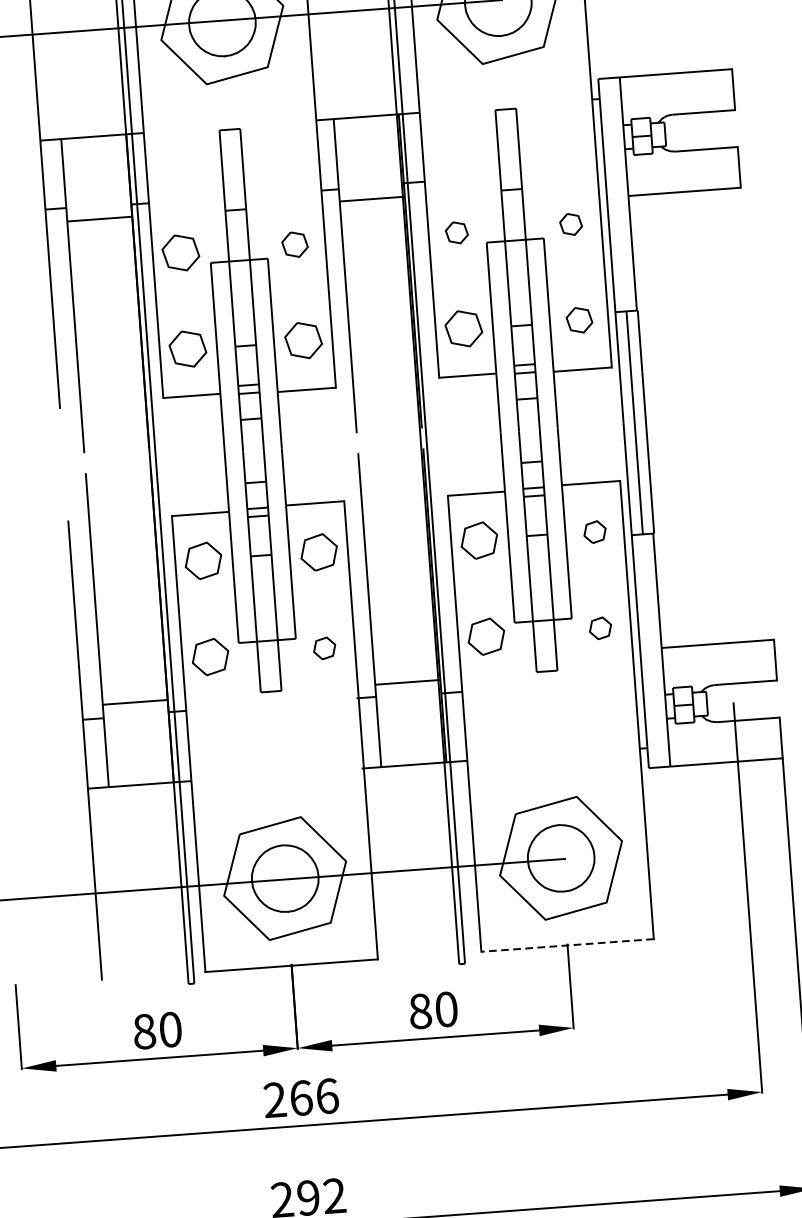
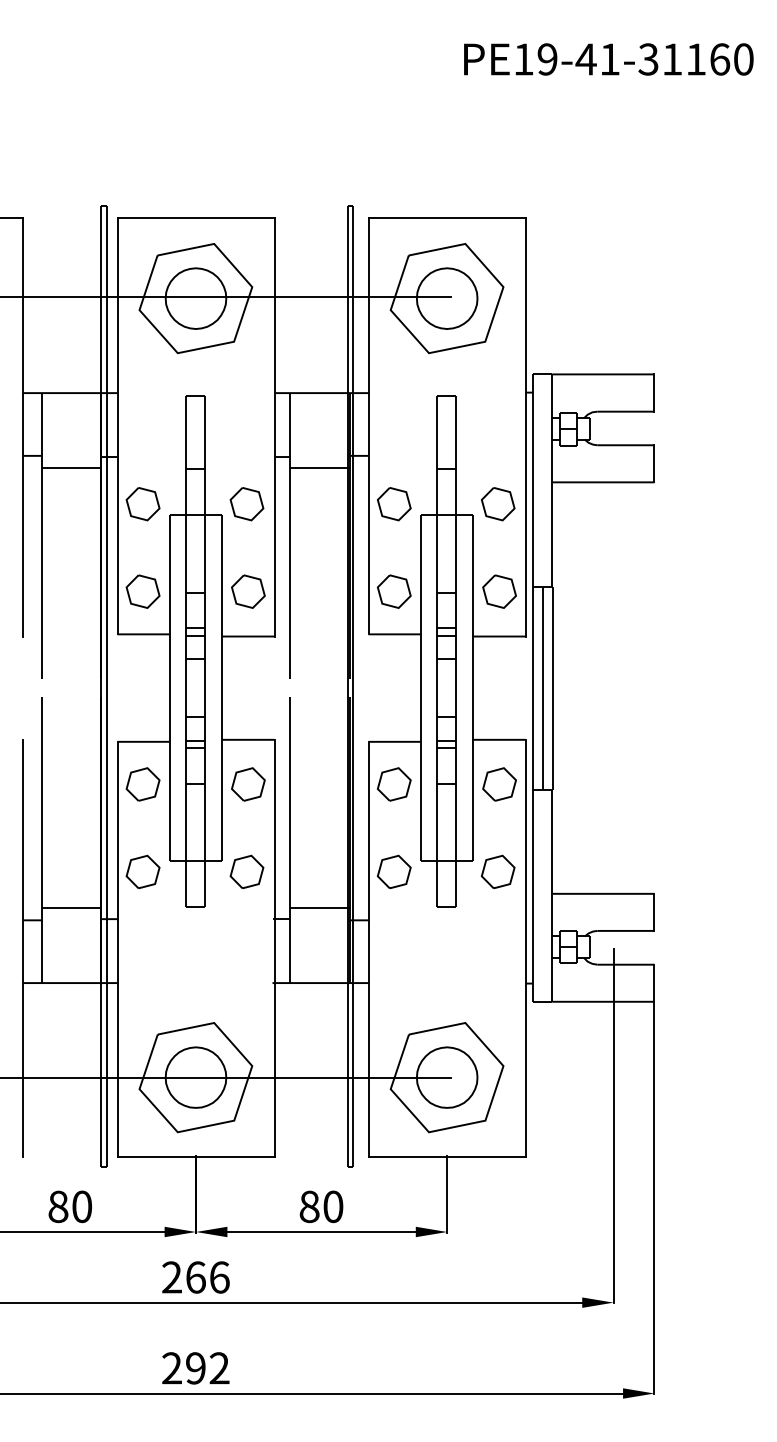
part: (571, 224) -> (498, 504), size x1.67
part: (457, 233) -> (394, 504), size x1.67
part: (294, 244) -> (246, 504), size x1.43
part: (579, 320) -> (499, 591), size x1.43
part: (594, 532) -> (499, 784), size x1.67
part: (599, 627) -> (497, 871), size x1.67
part: (324, 648) -> (246, 871), size x1.67
line: (566, 945) -> (446, 1156), dashed -> solid

